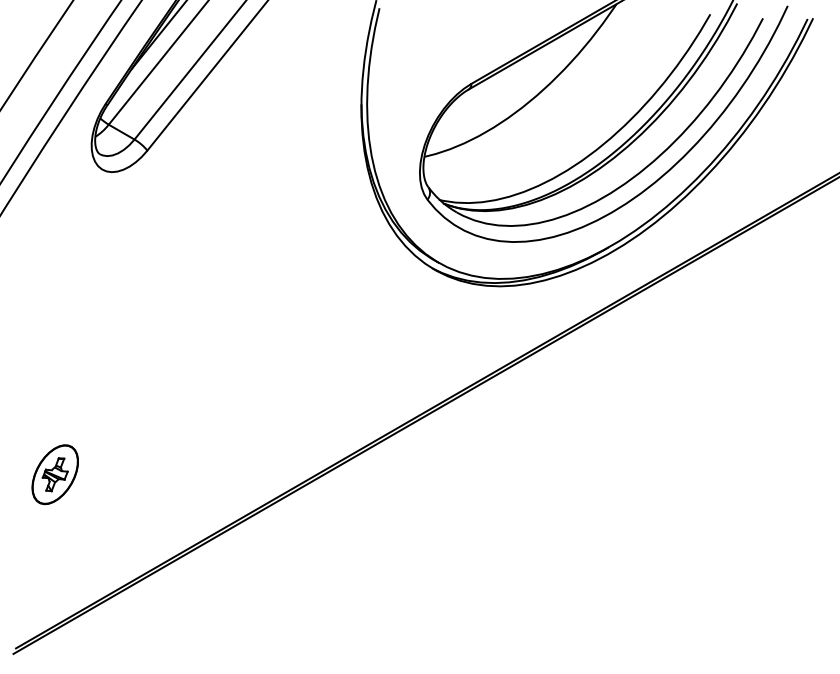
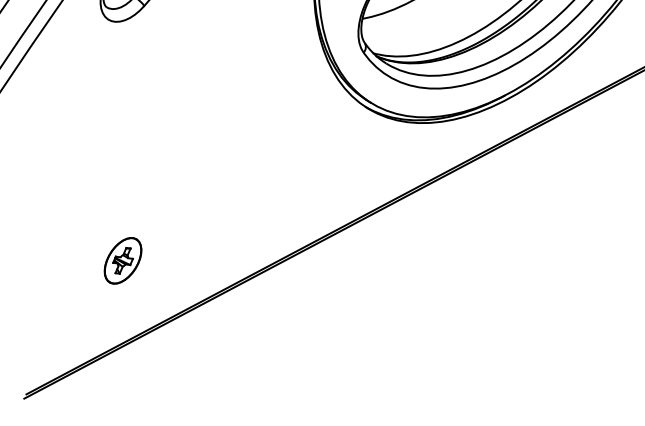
part: (54, 474) -> (122, 260), moved

